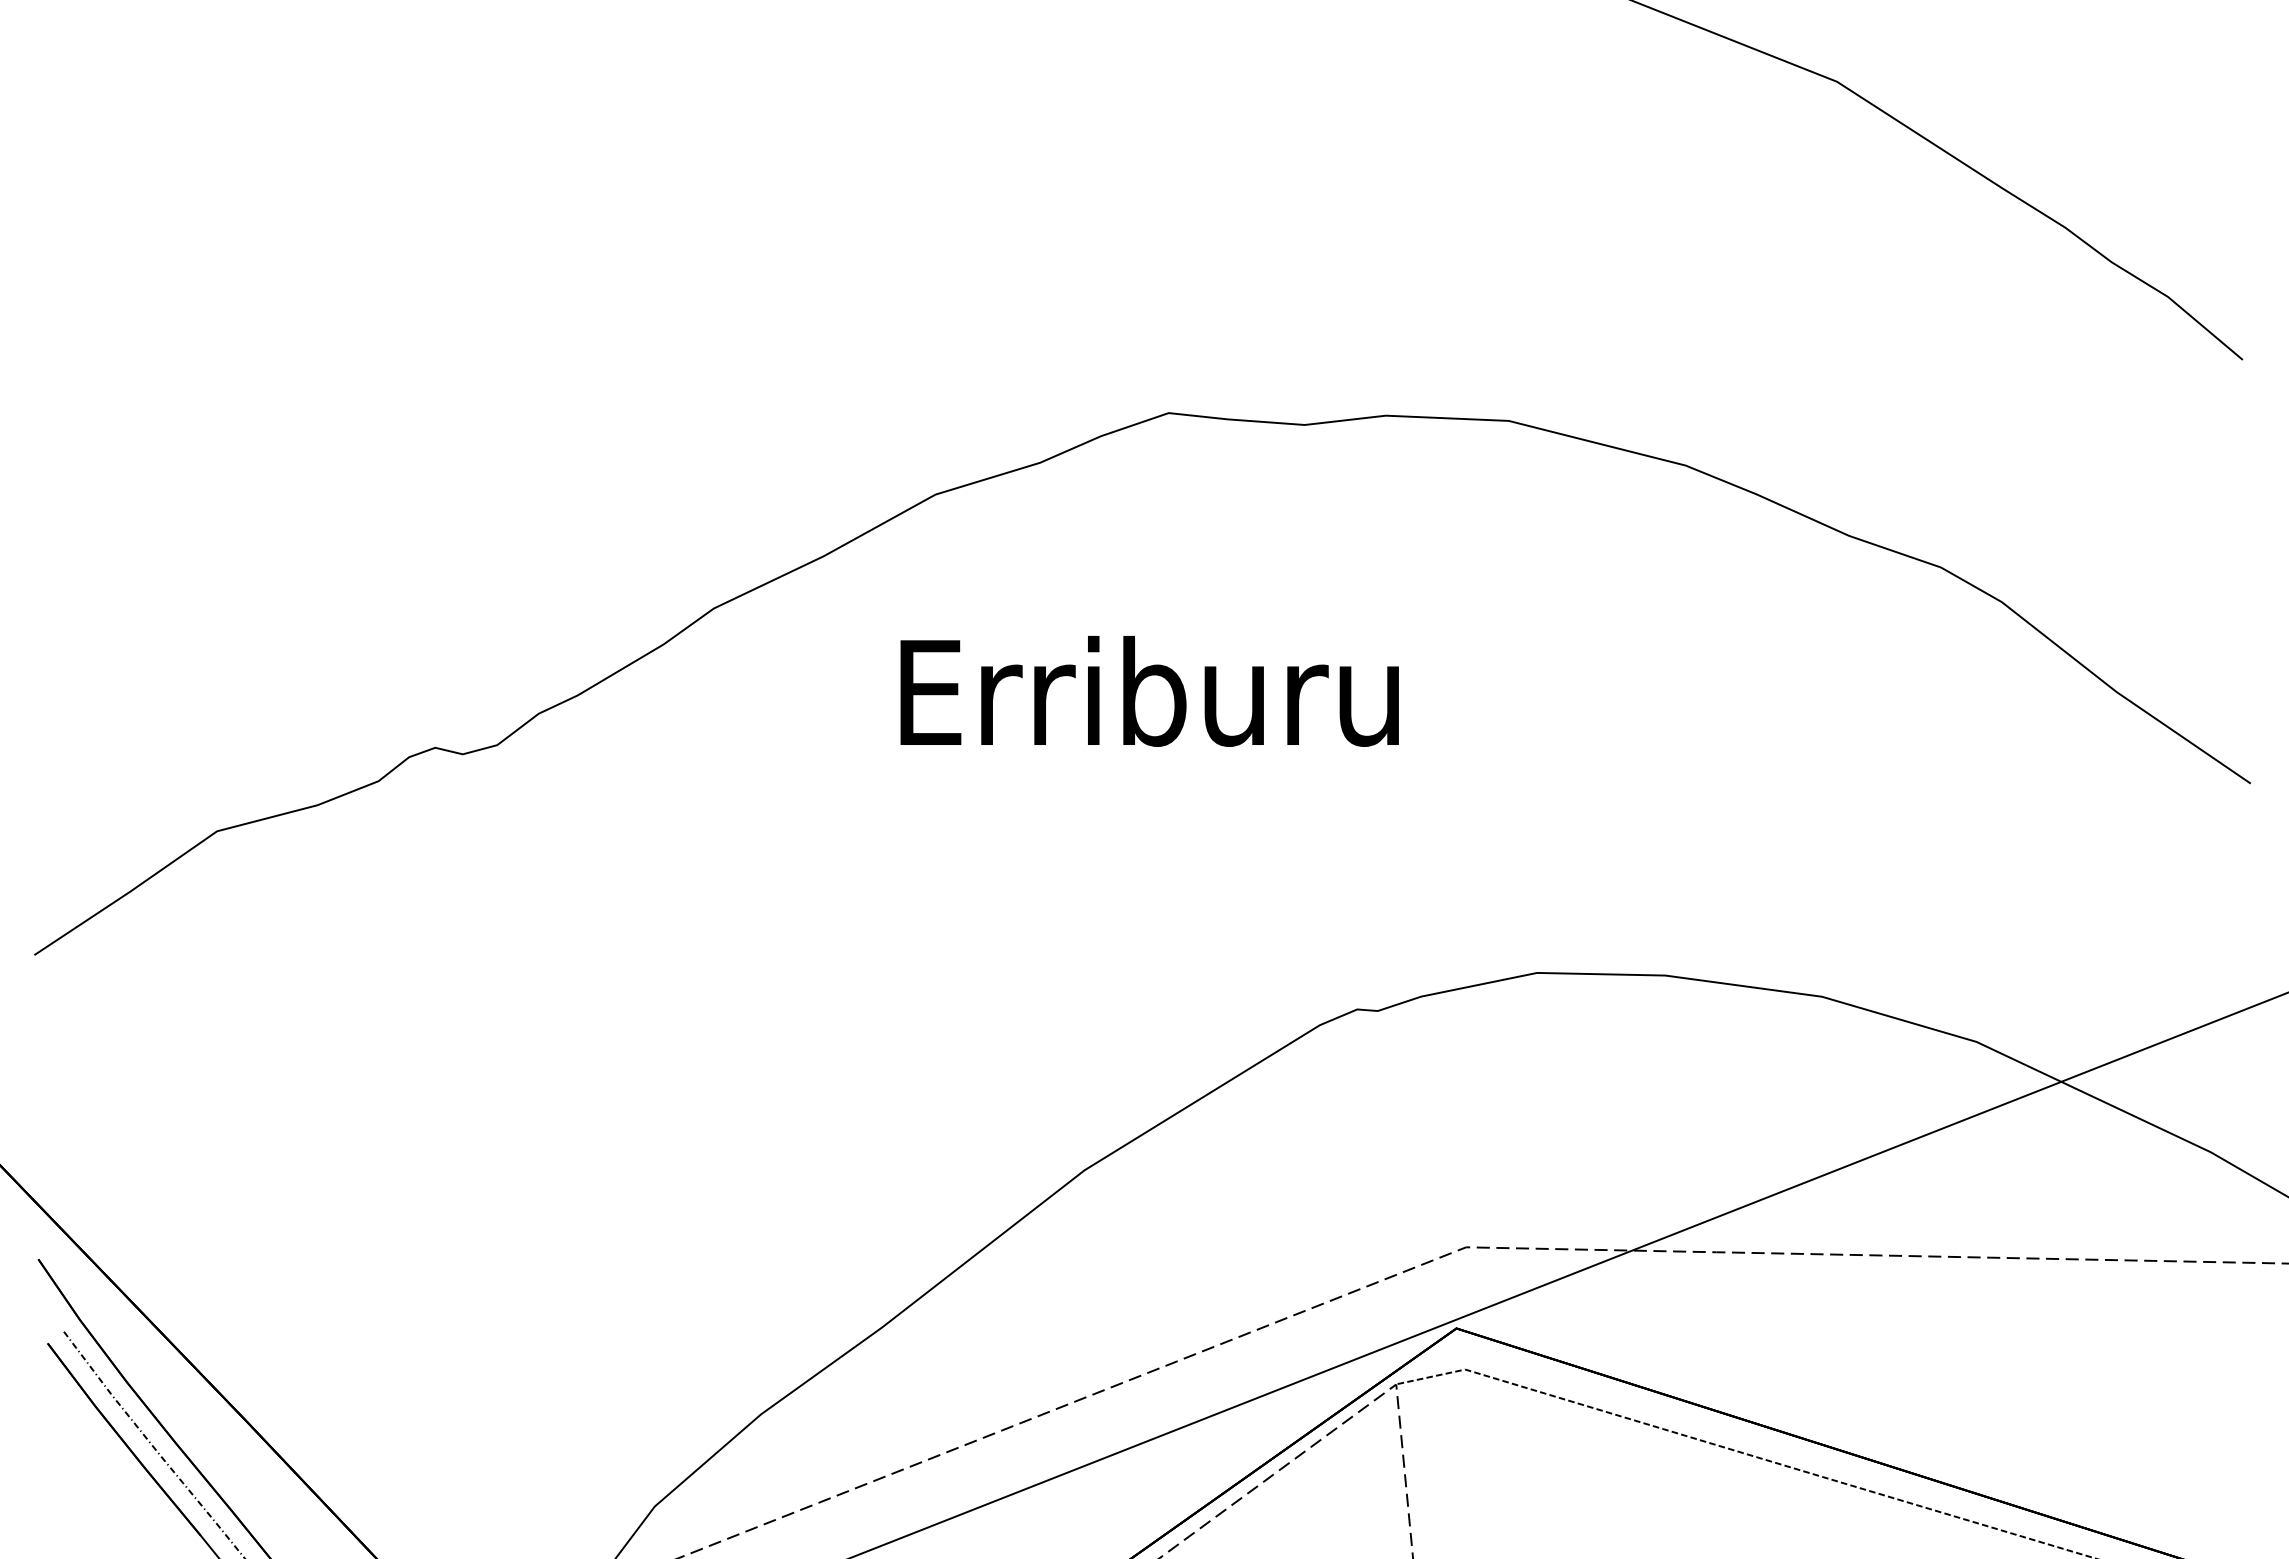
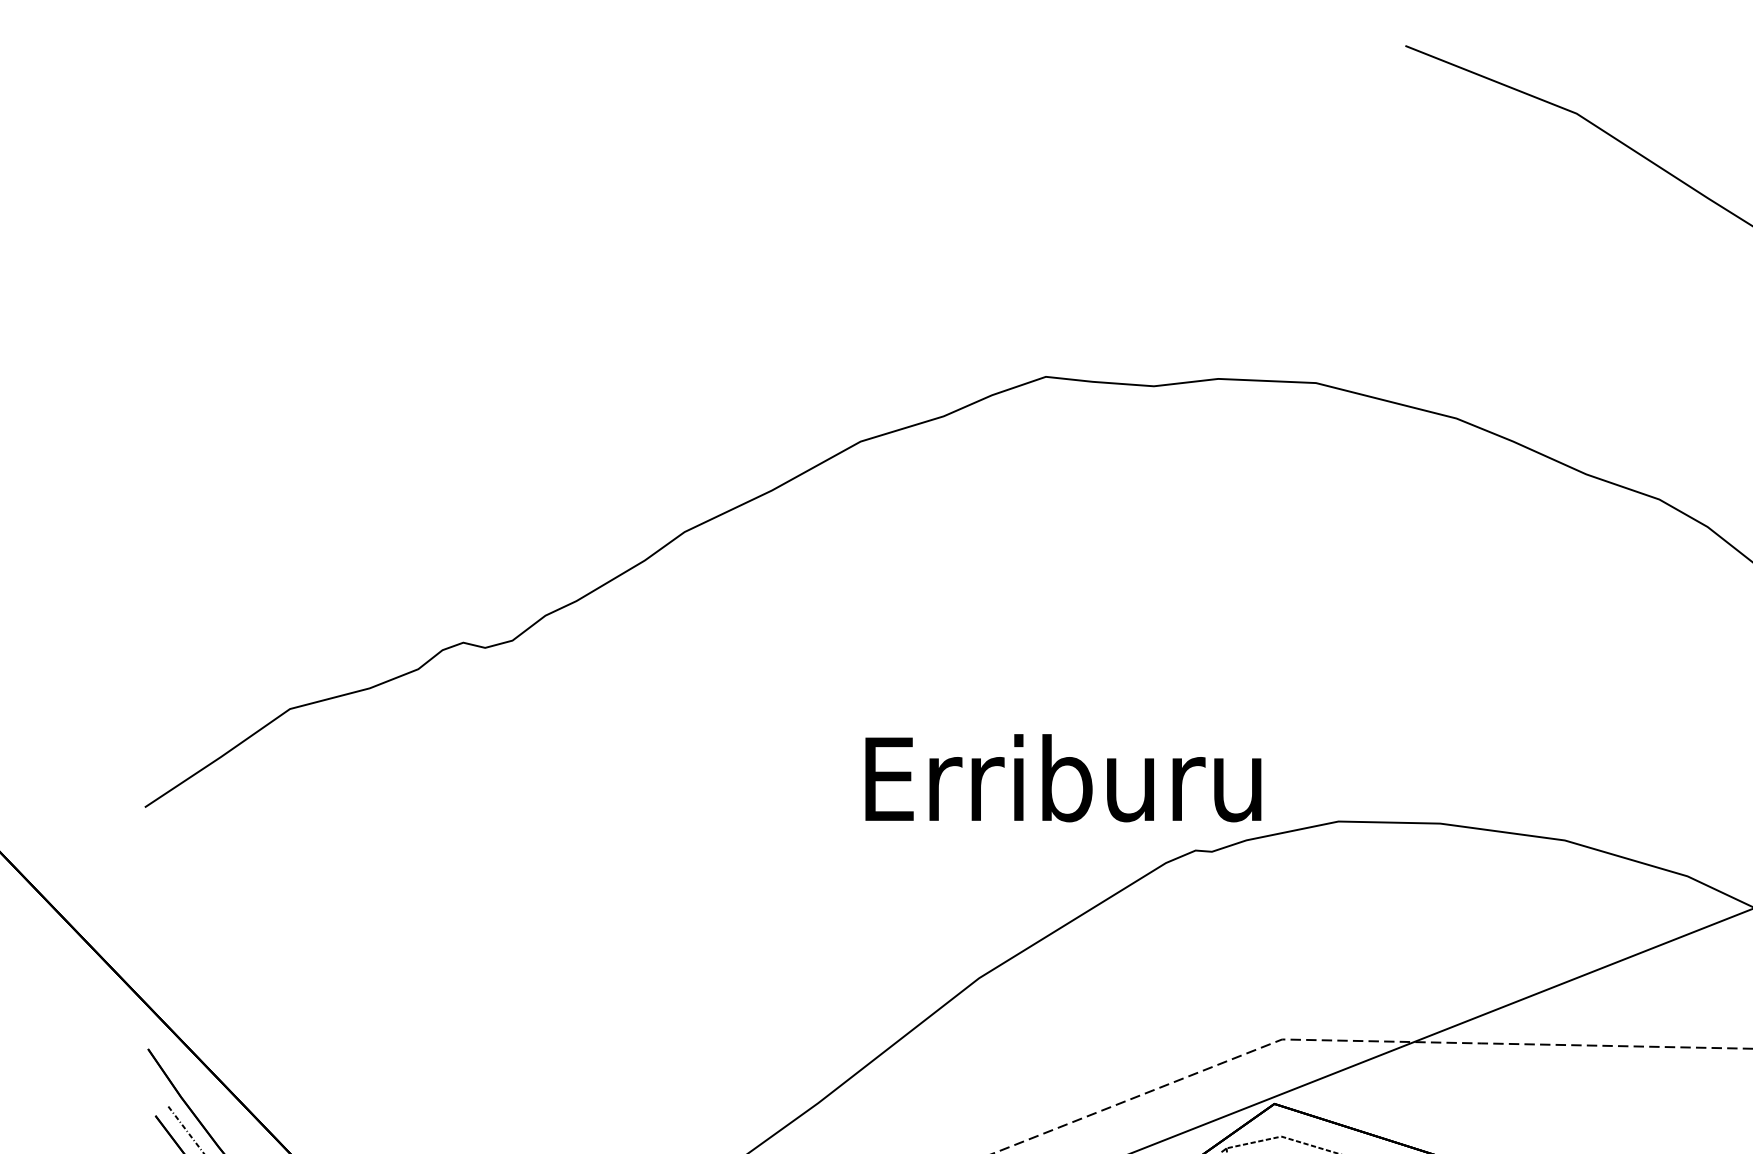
text: (1149, 691) -> (1063, 778), moved

